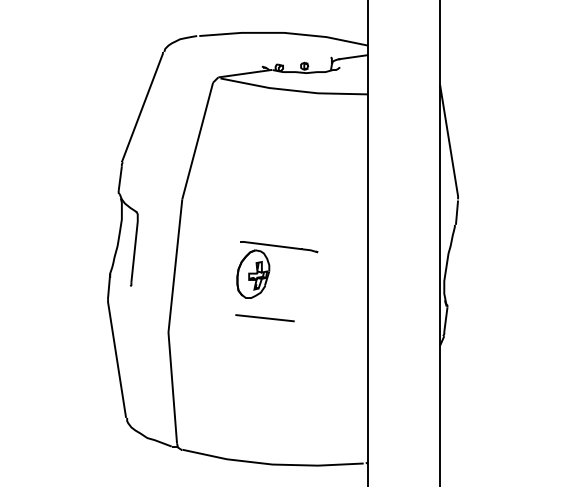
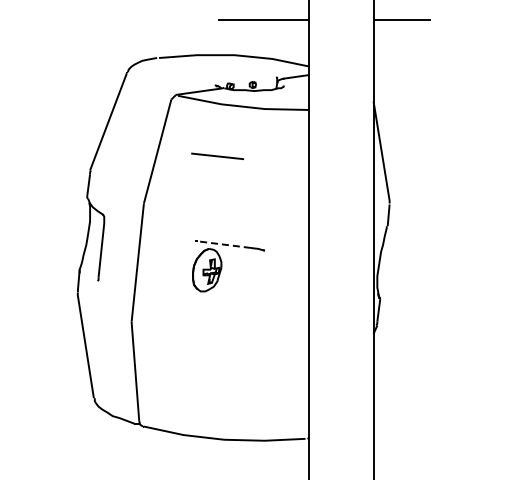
line: (272, 245) -> (224, 244), solid -> dashed
line: (264, 318) -> (217, 156), moved

